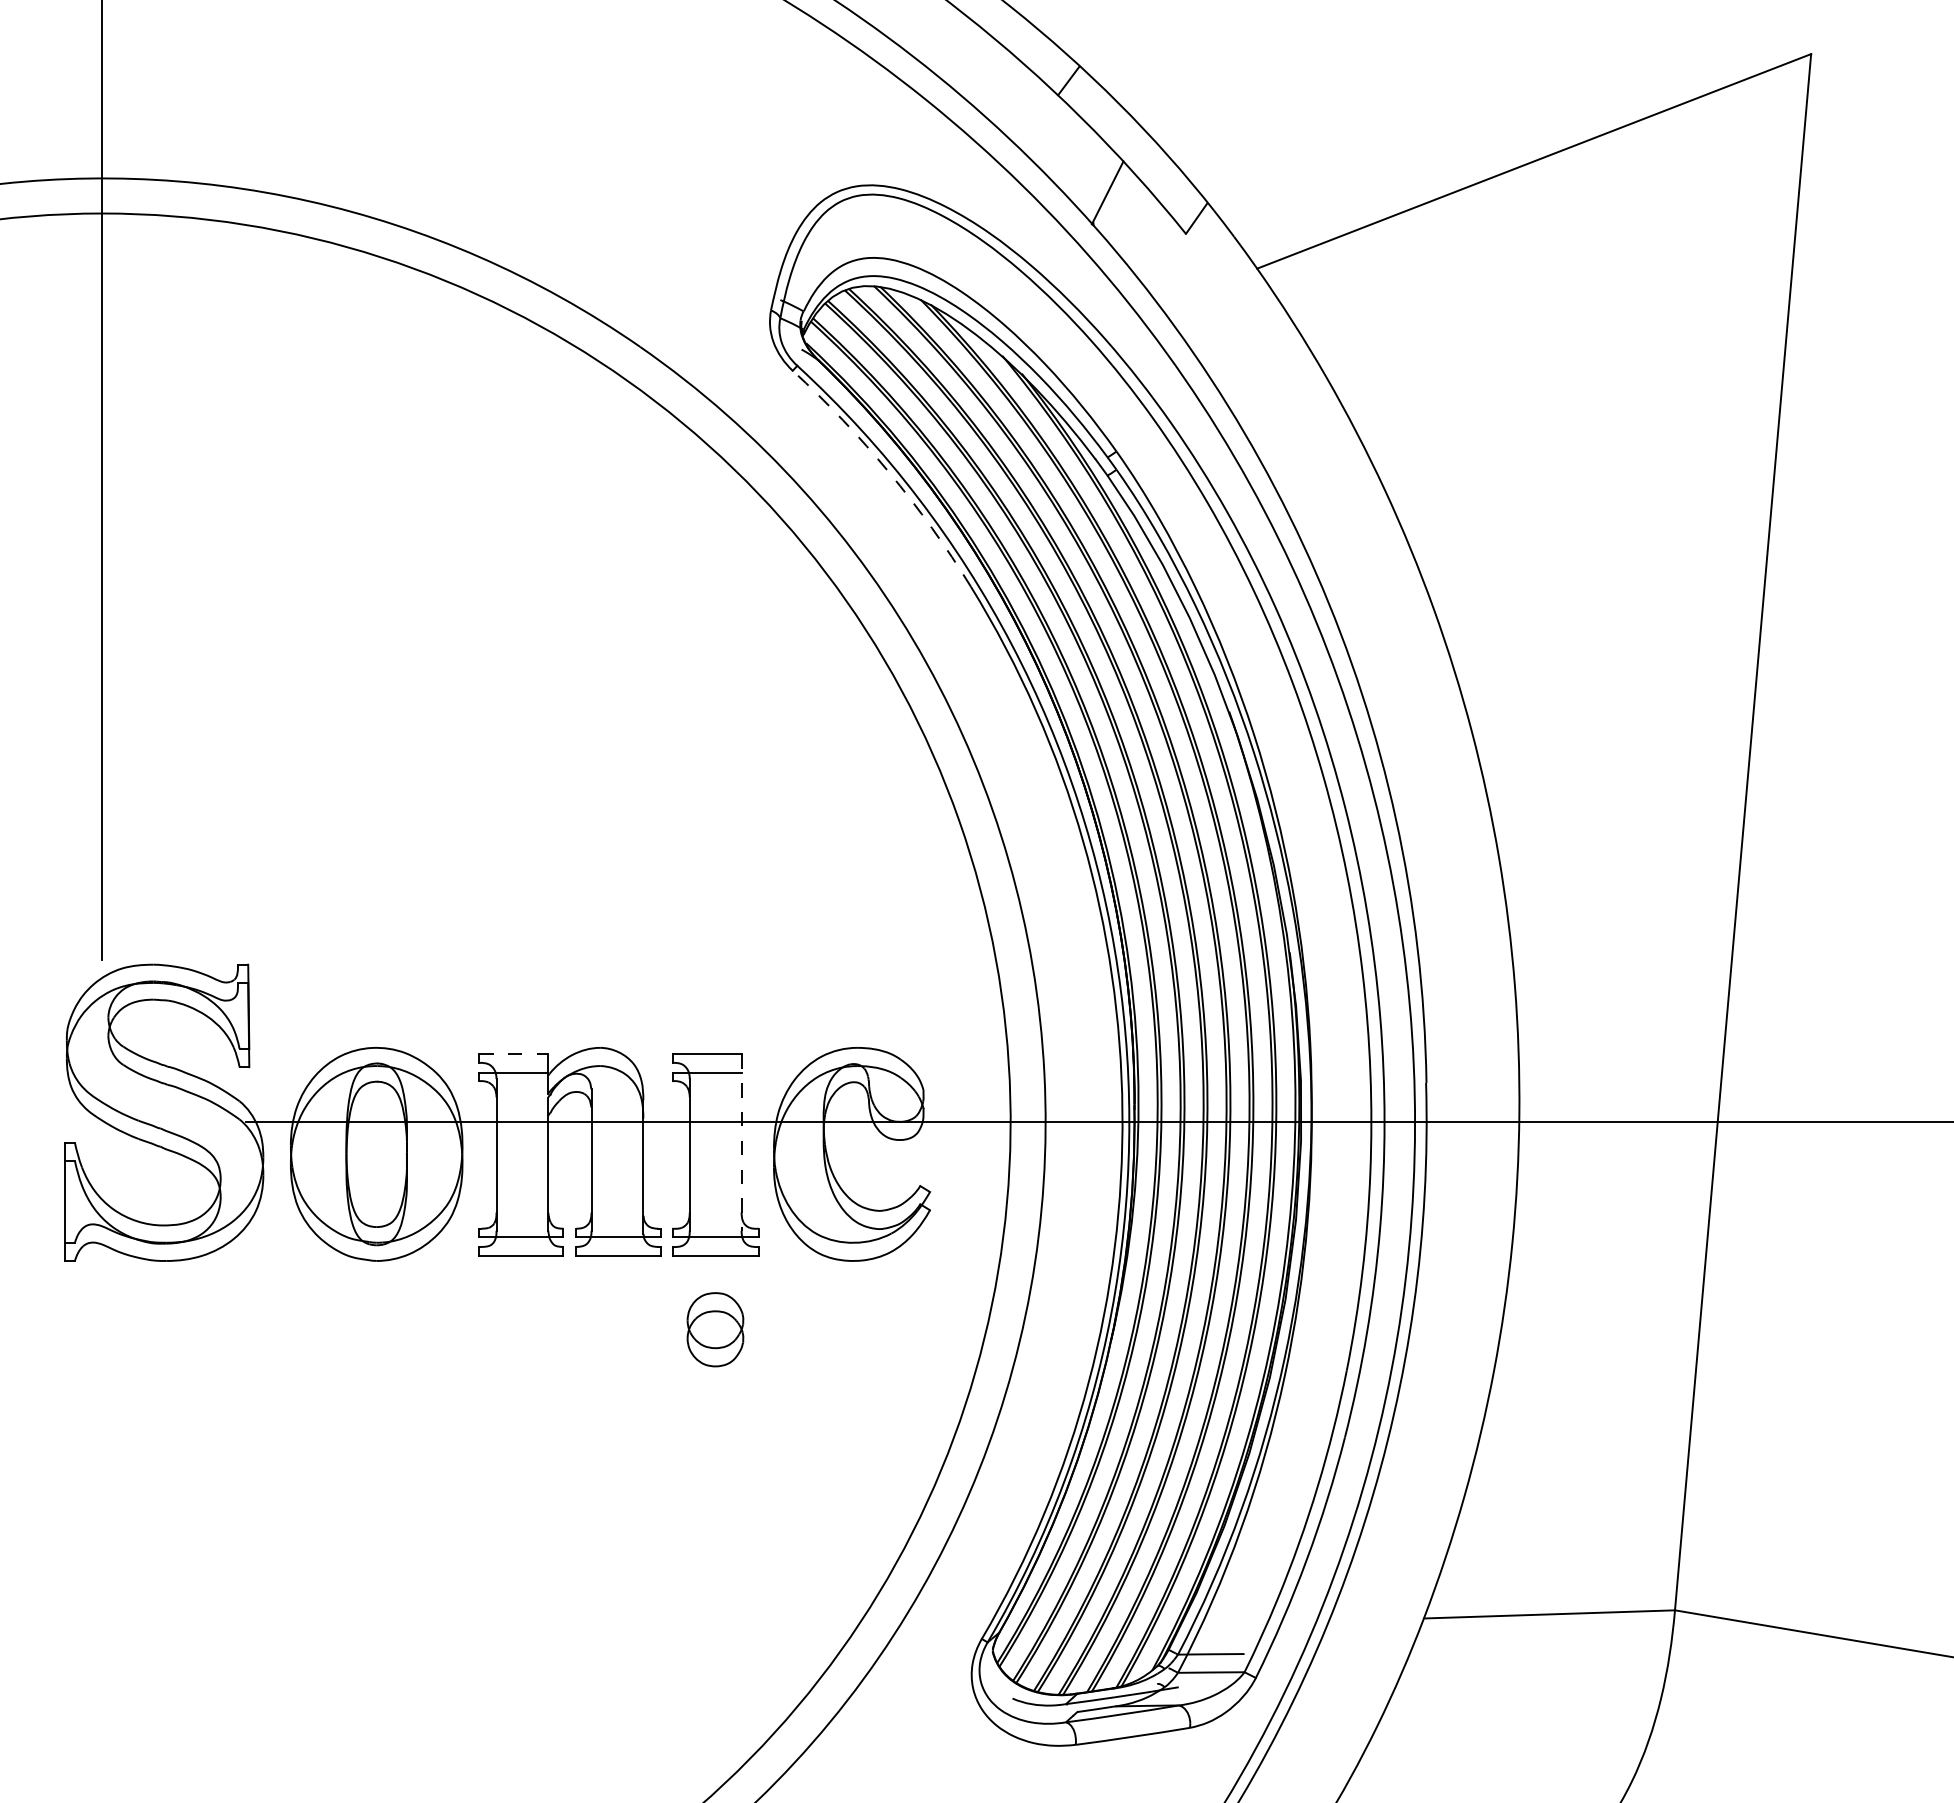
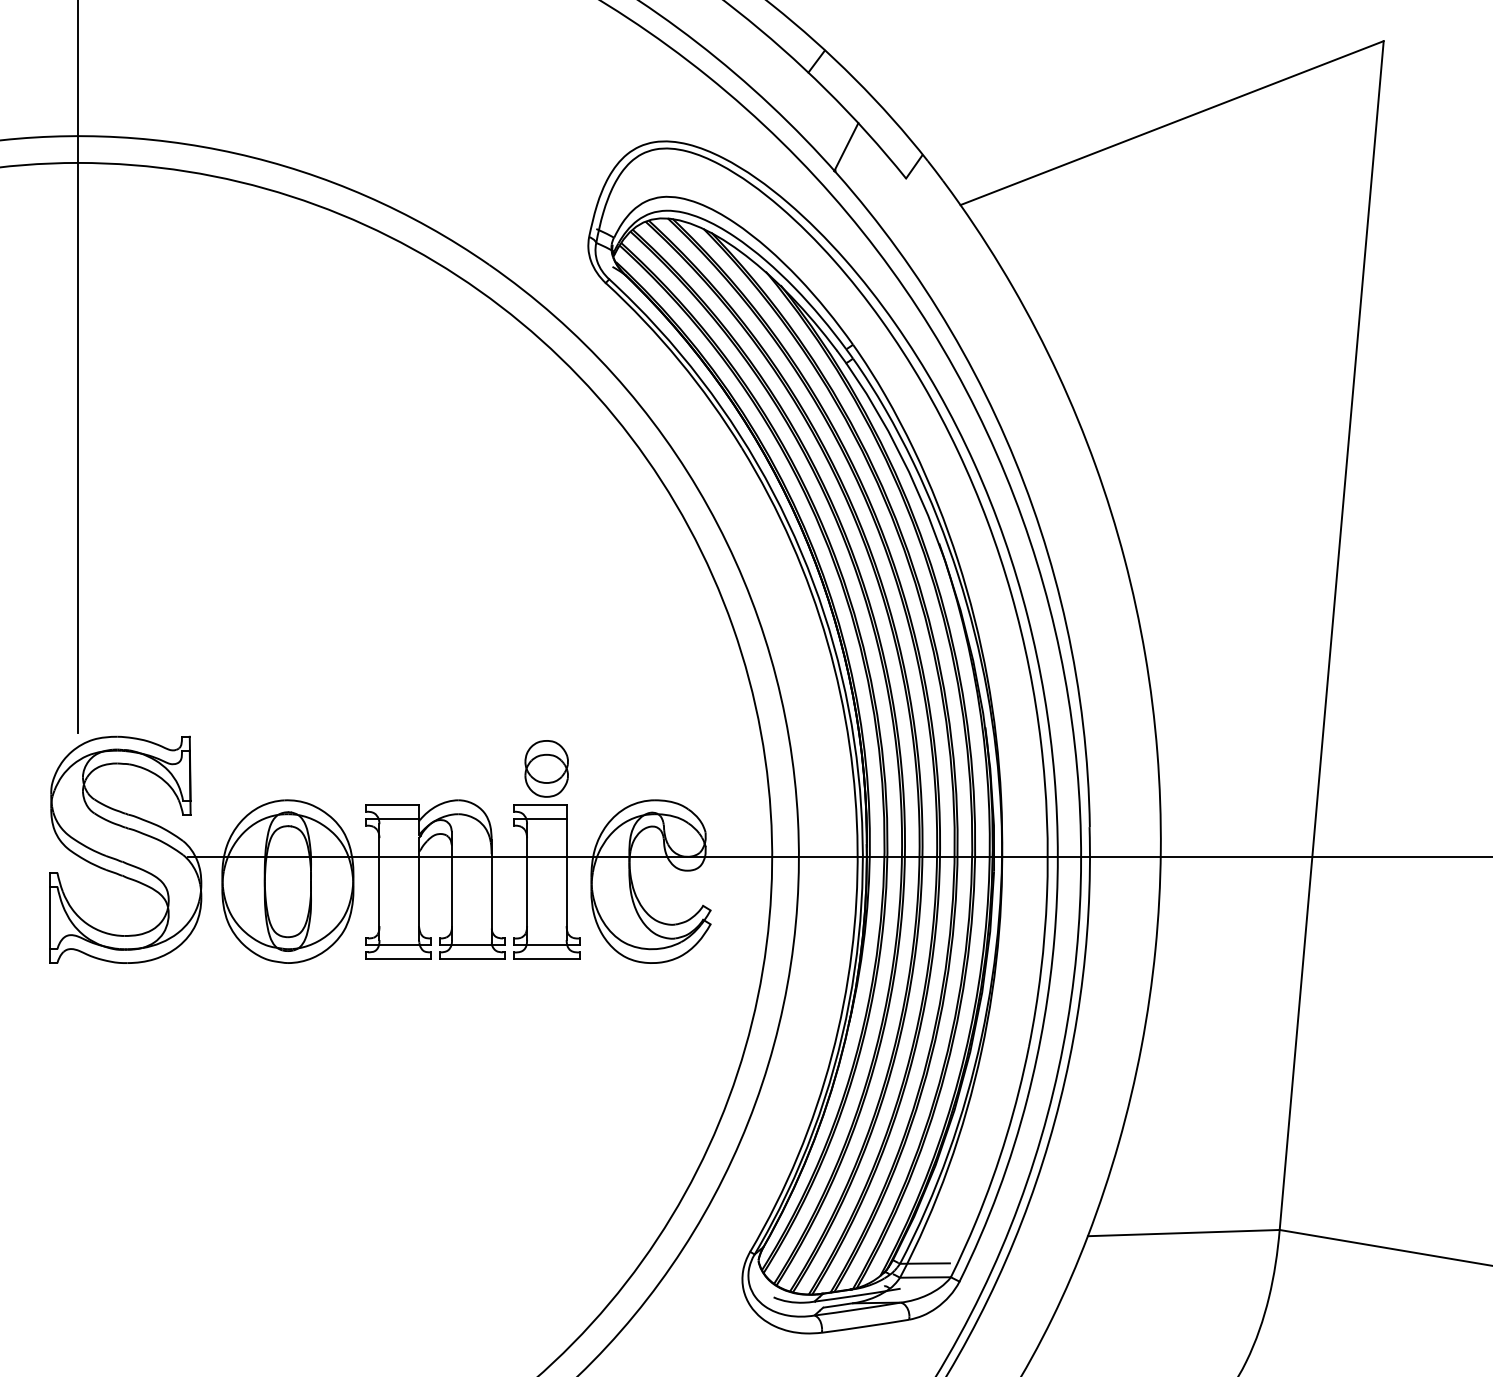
arc: (889, 472) -> (679, 360), dashed -> solid
line: (513, 1054) -> (392, 805), dashed -> solid
line: (741, 1143) -> (566, 873), dashed -> solid
part: (715, 1329) -> (546, 768), moved

